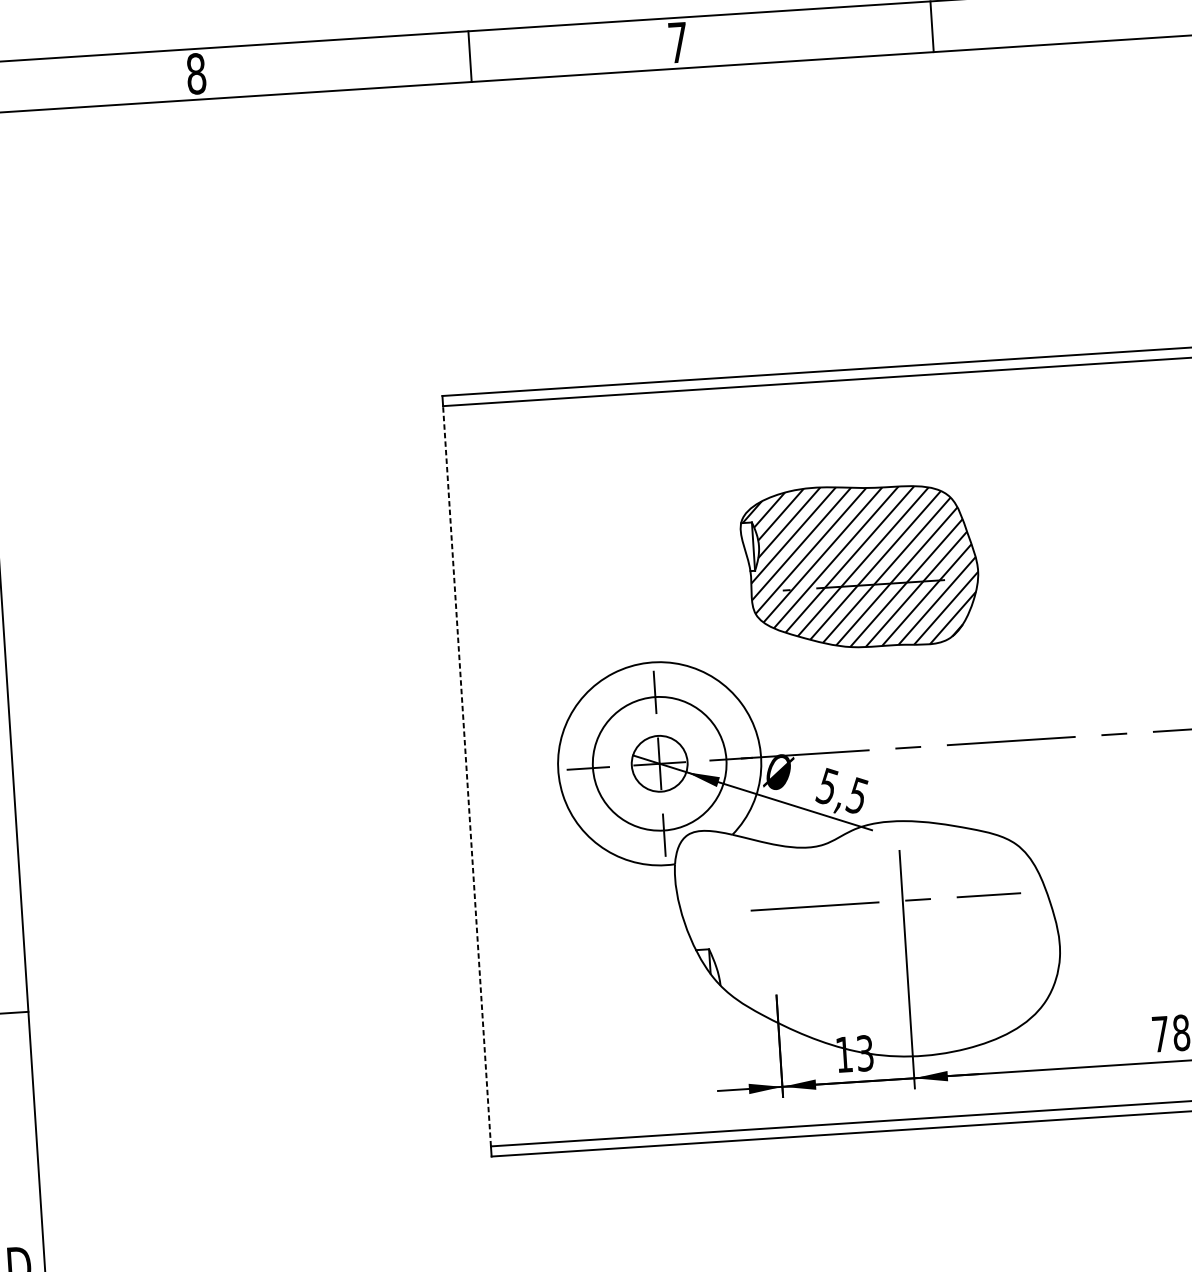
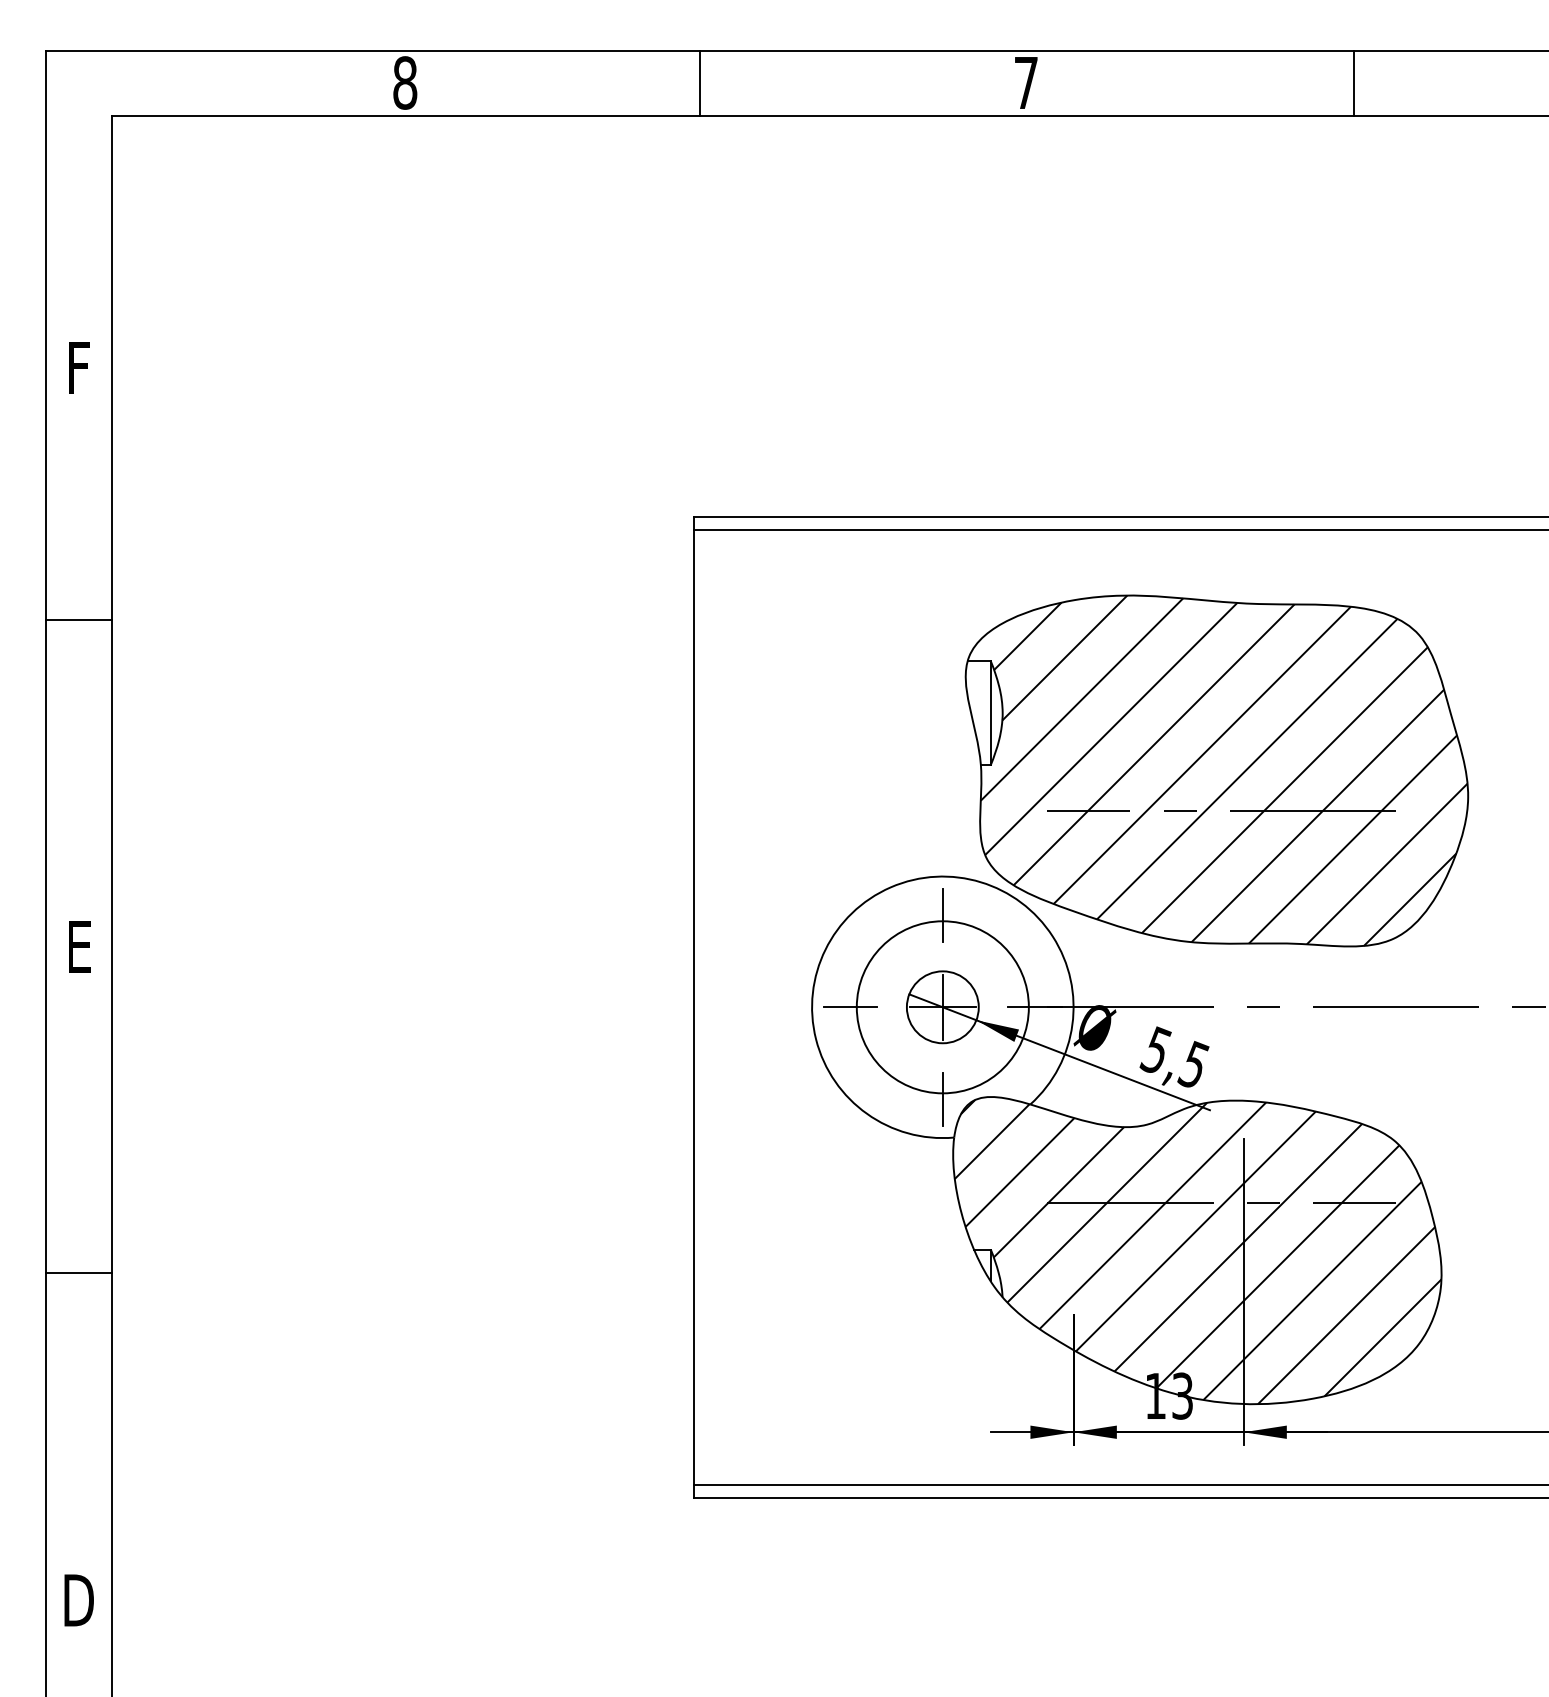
line: (470, 56) -> (700, 83), moved
part: (860, 566) -> (1216, 770), size x1.67
line: (467, 775) -> (694, 1006), dashed -> solid
hatch: (869, 941) -> (1197, 1252), added

